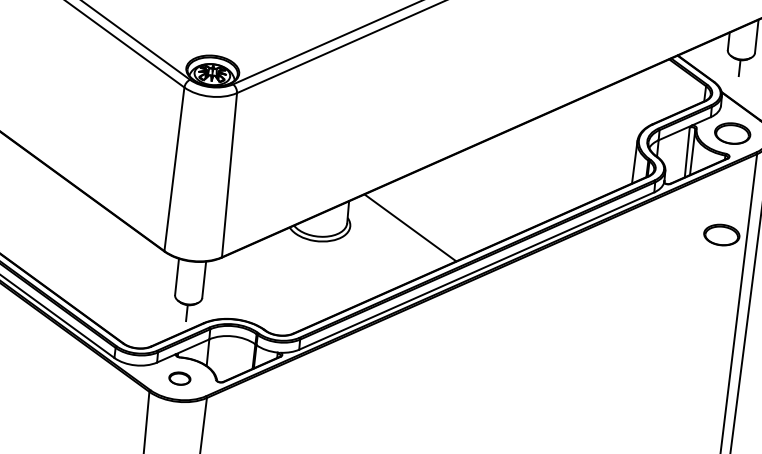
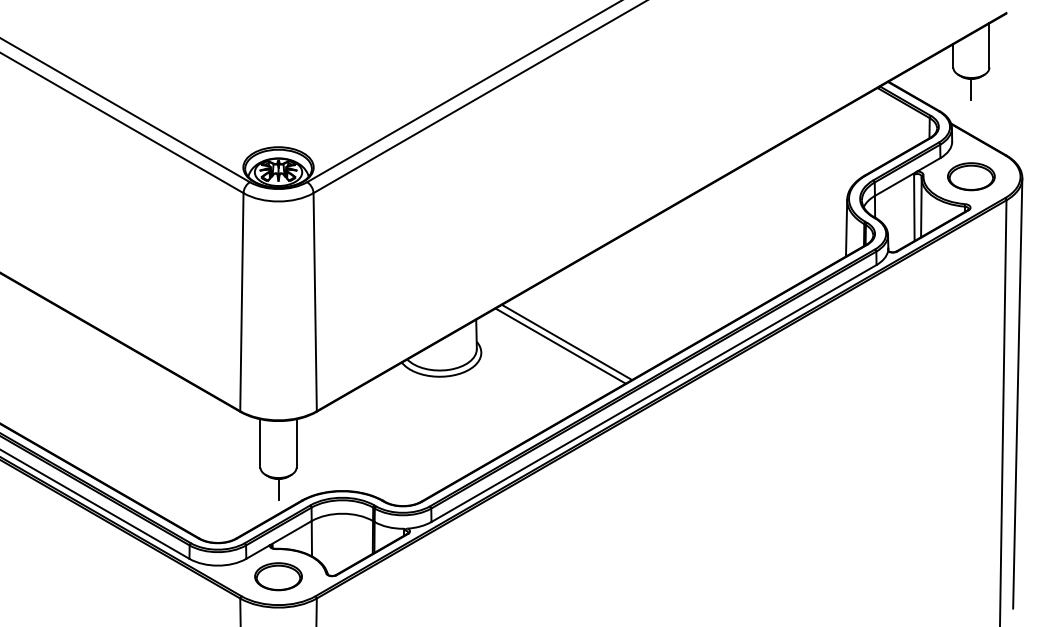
line: (415, 225) -> (567, 341), added
part: (721, 234) -> (971, 311), removed
part: (179, 378) -> (278, 576), size x1.67

